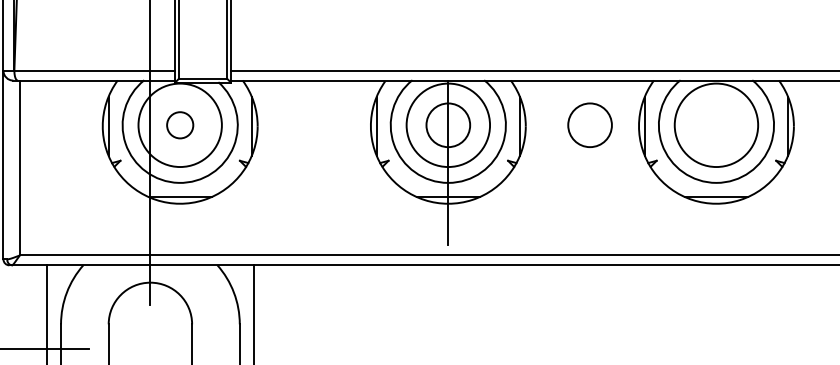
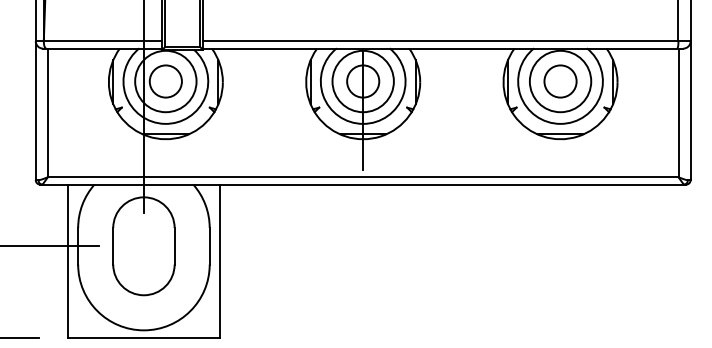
circle: (179, 125) -> (165, 81), size x1.67
circle: (590, 125) -> (560, 81), moved

